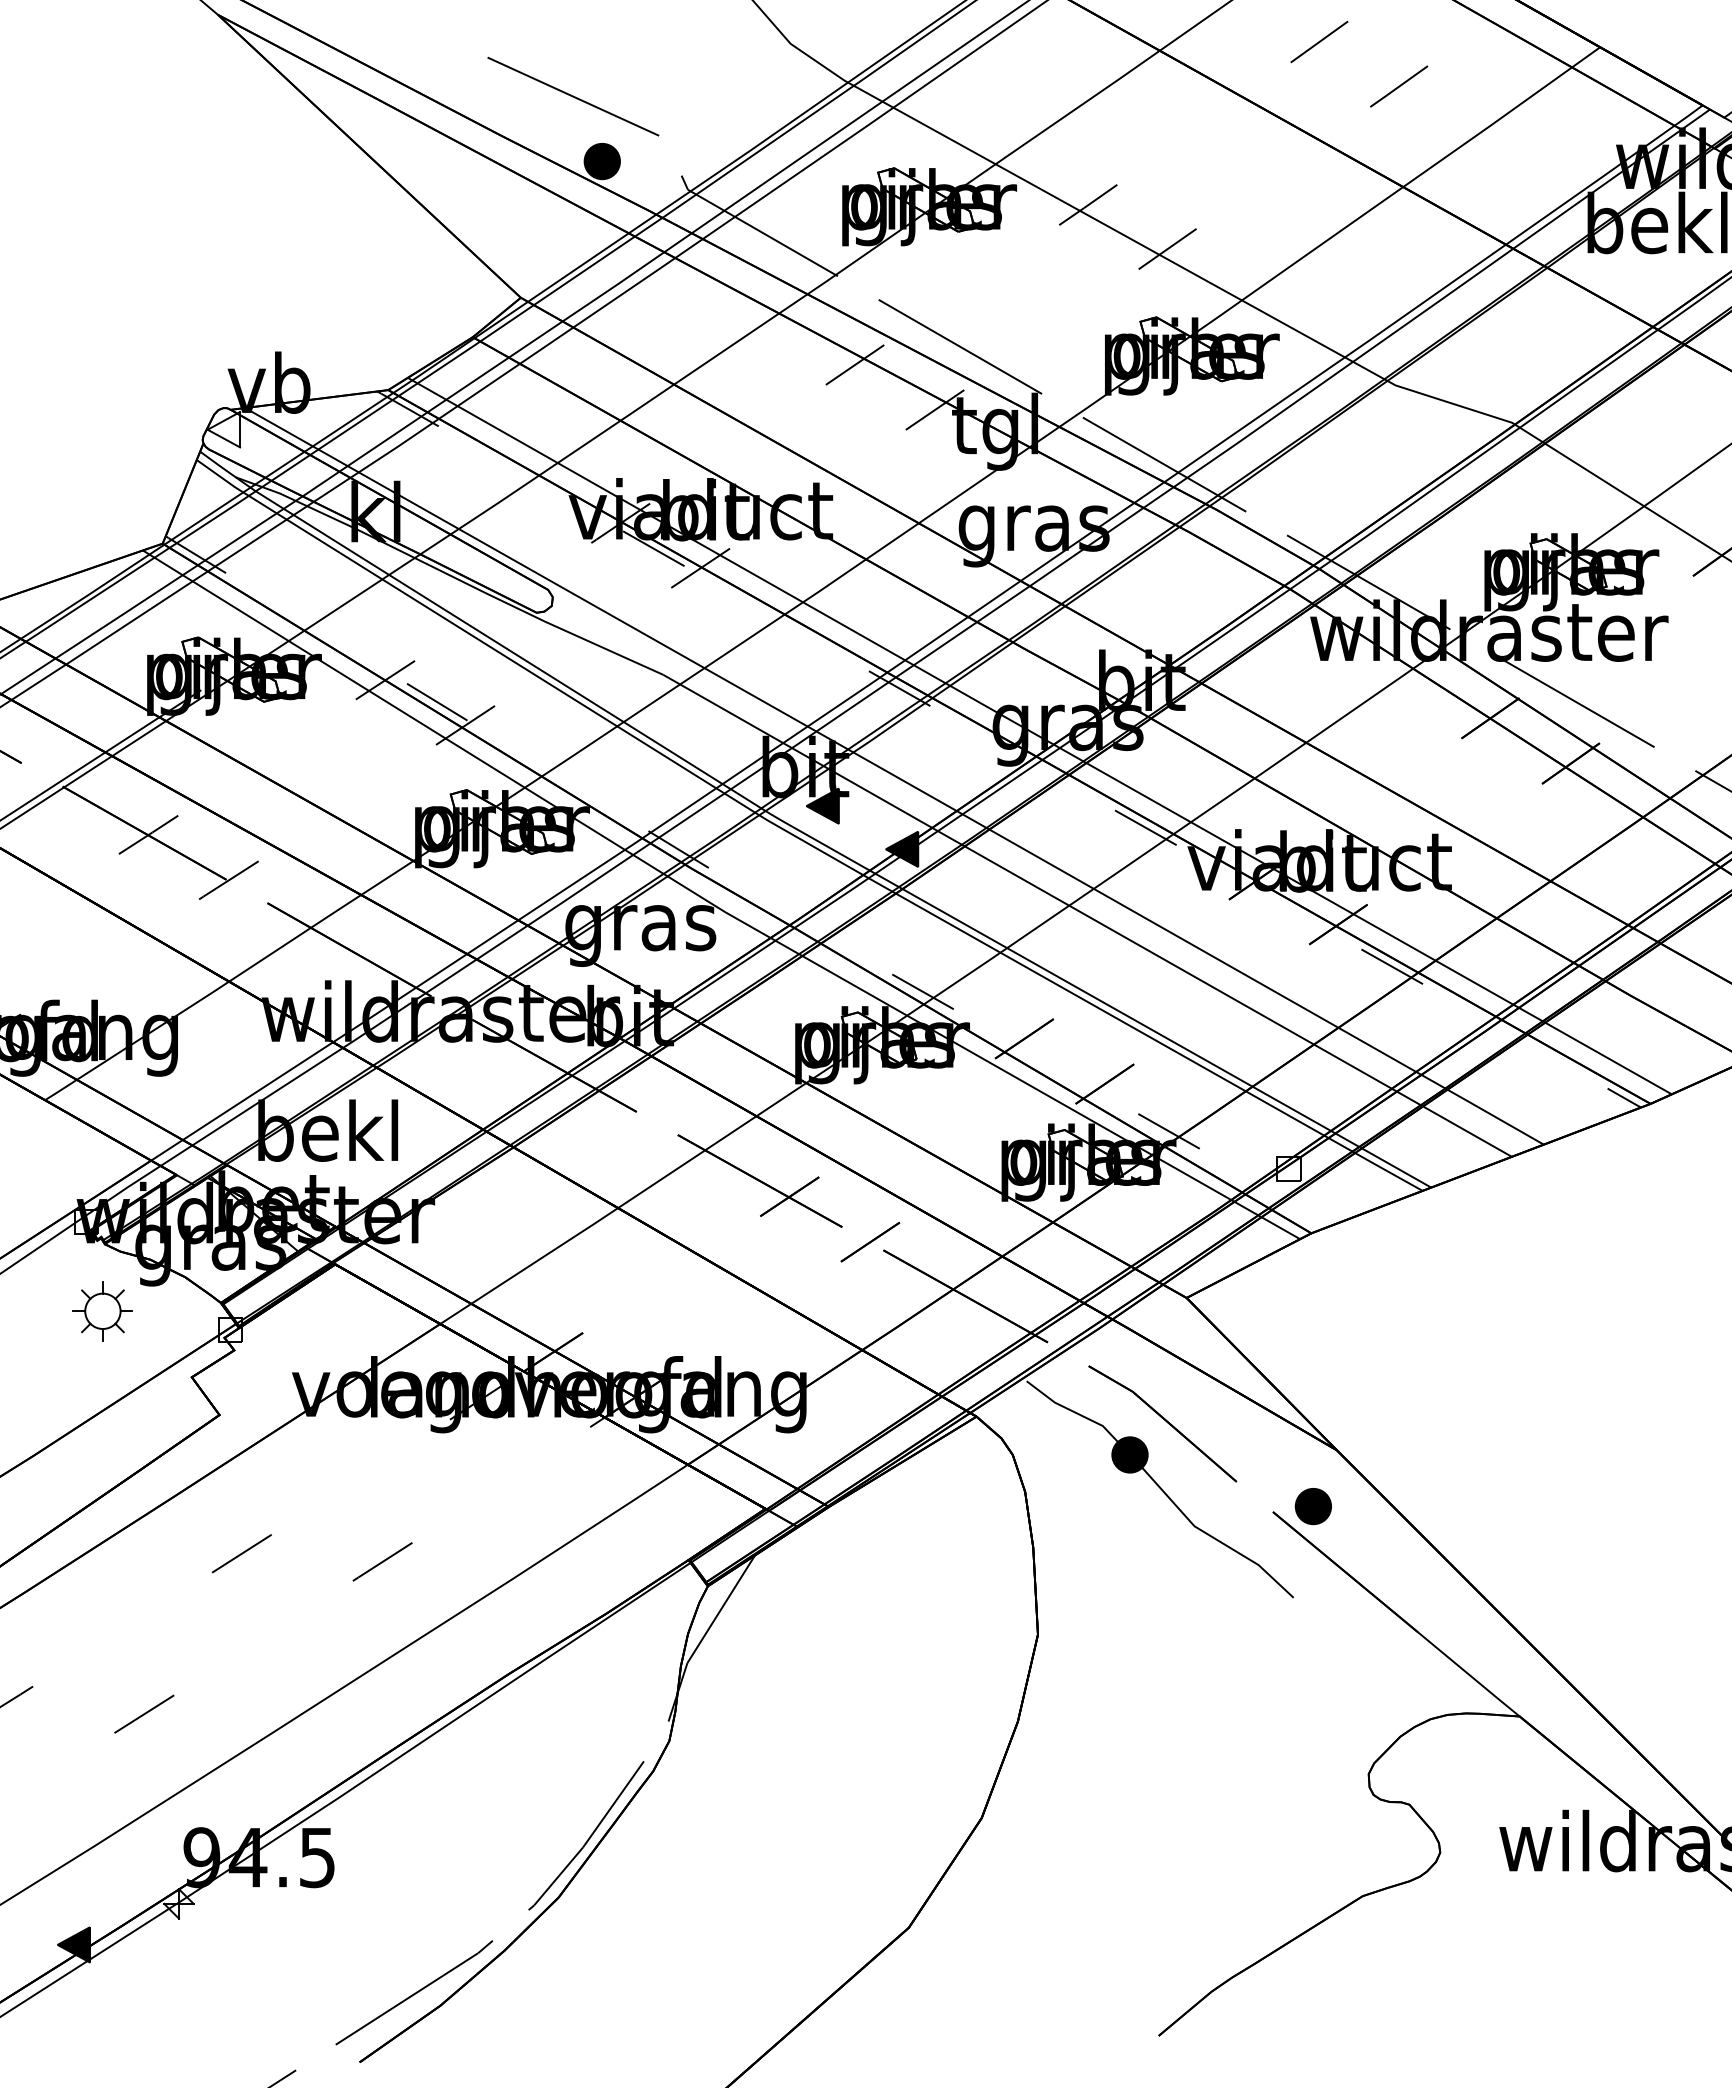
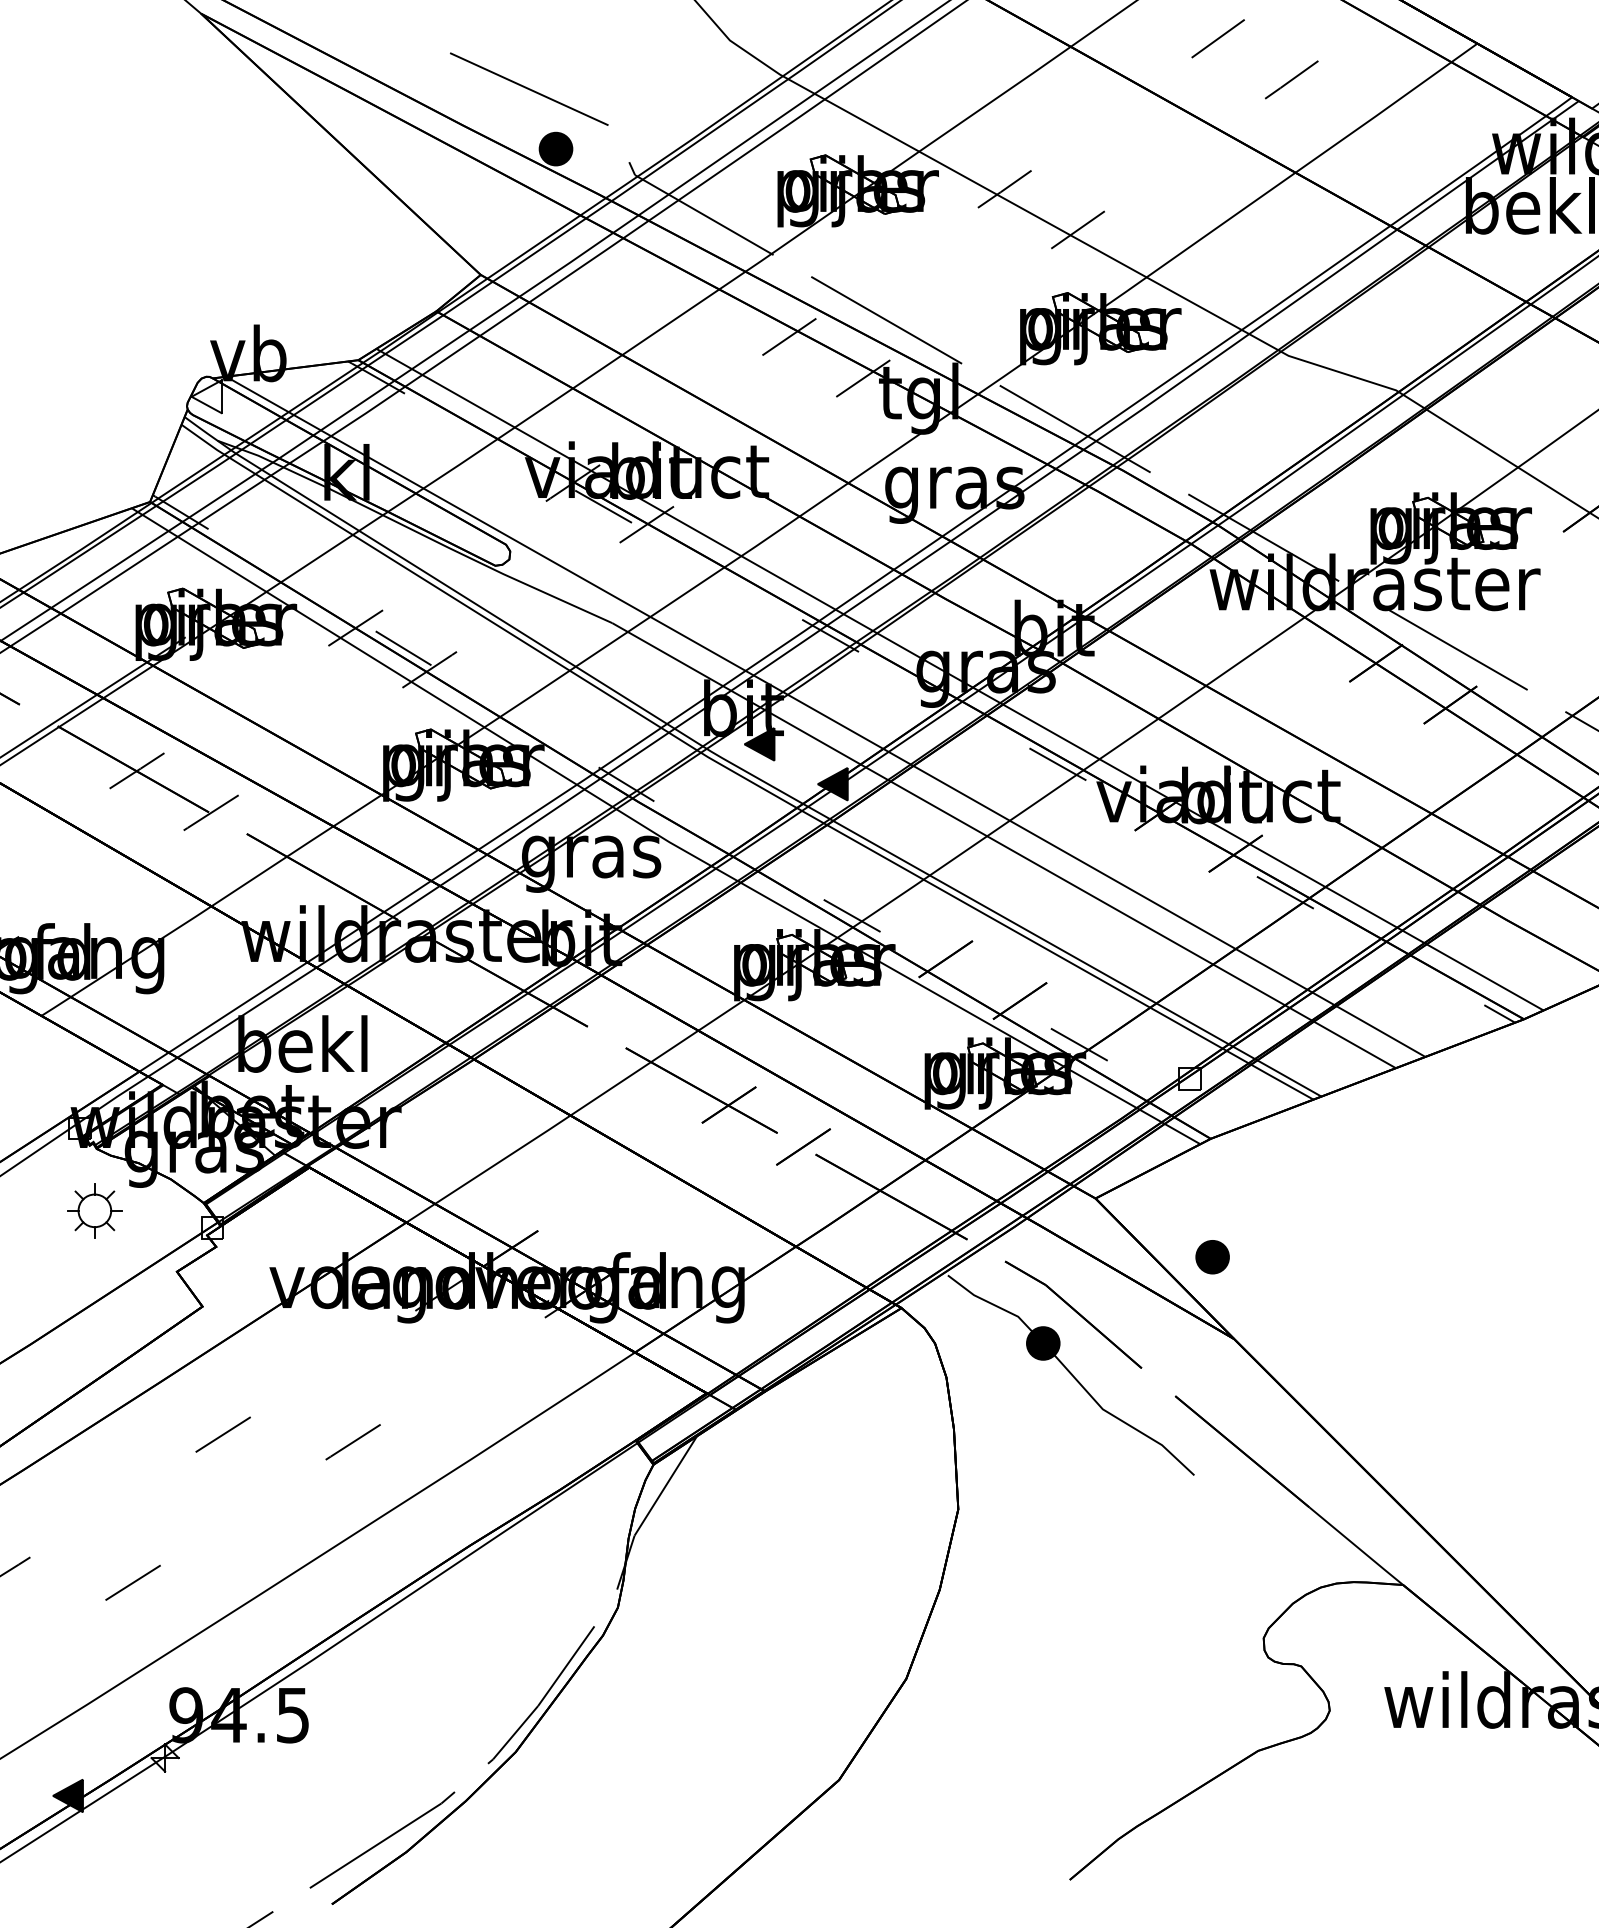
part: (1312, 1506) -> (1211, 1257), moved

